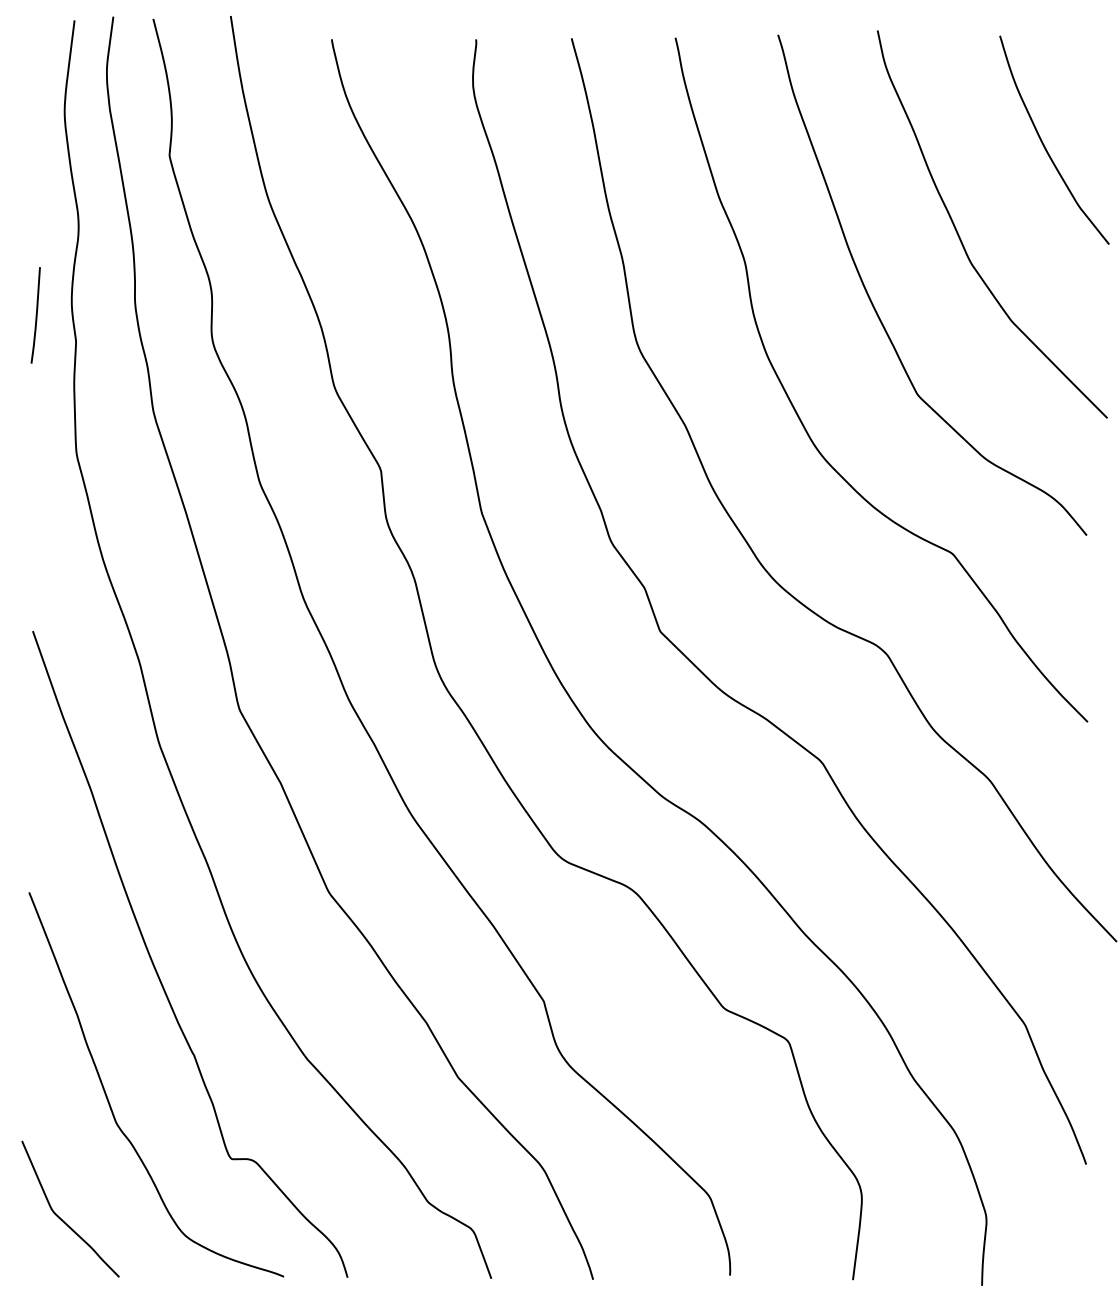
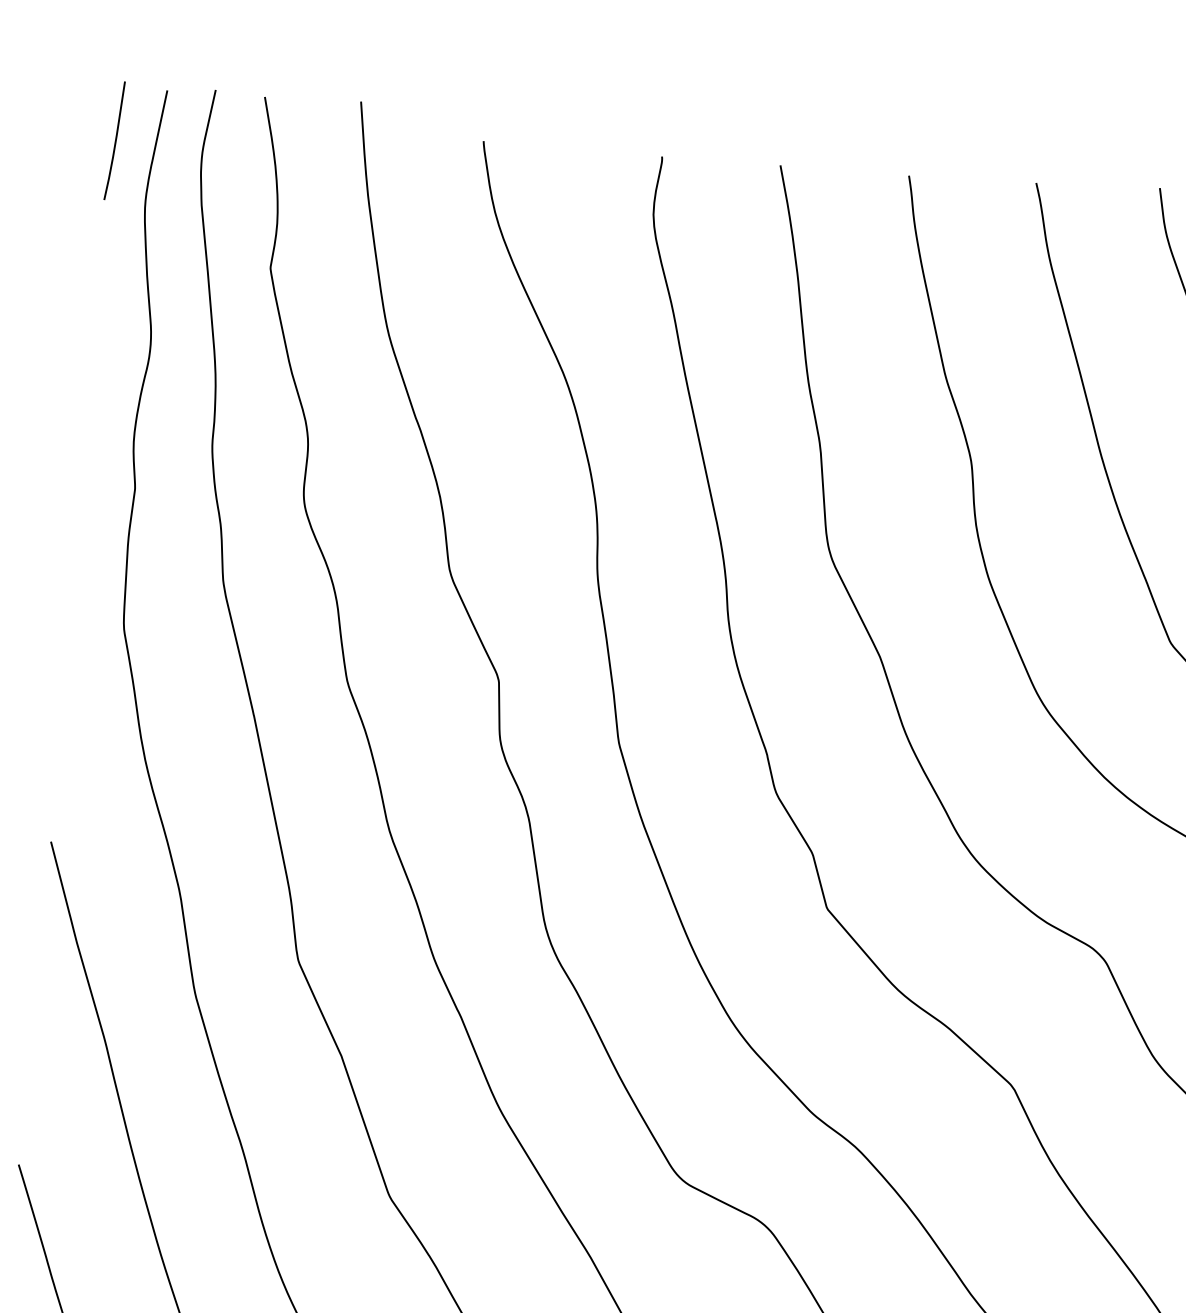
line: (35, 315) -> (114, 140), moved

